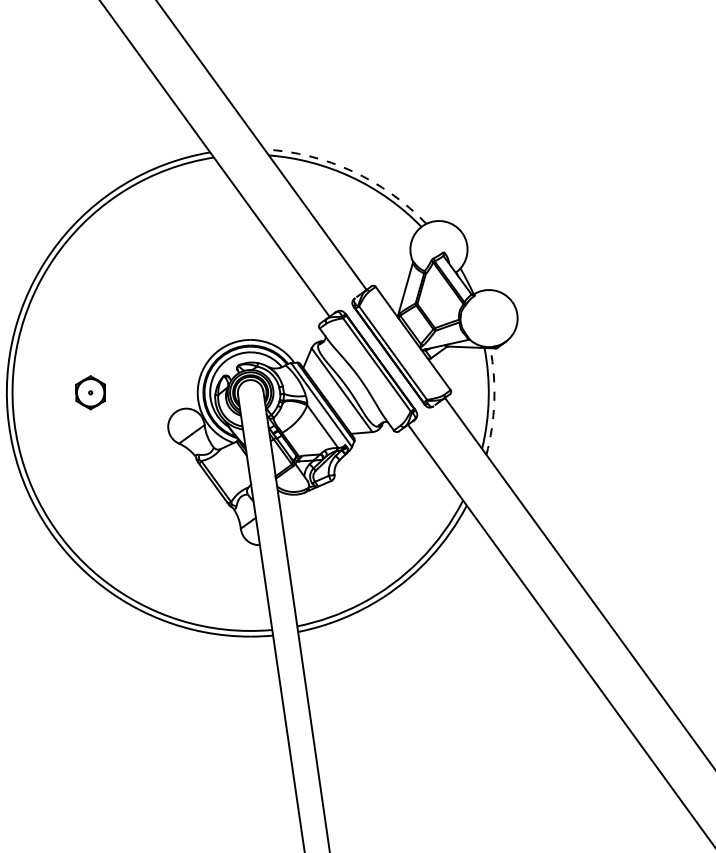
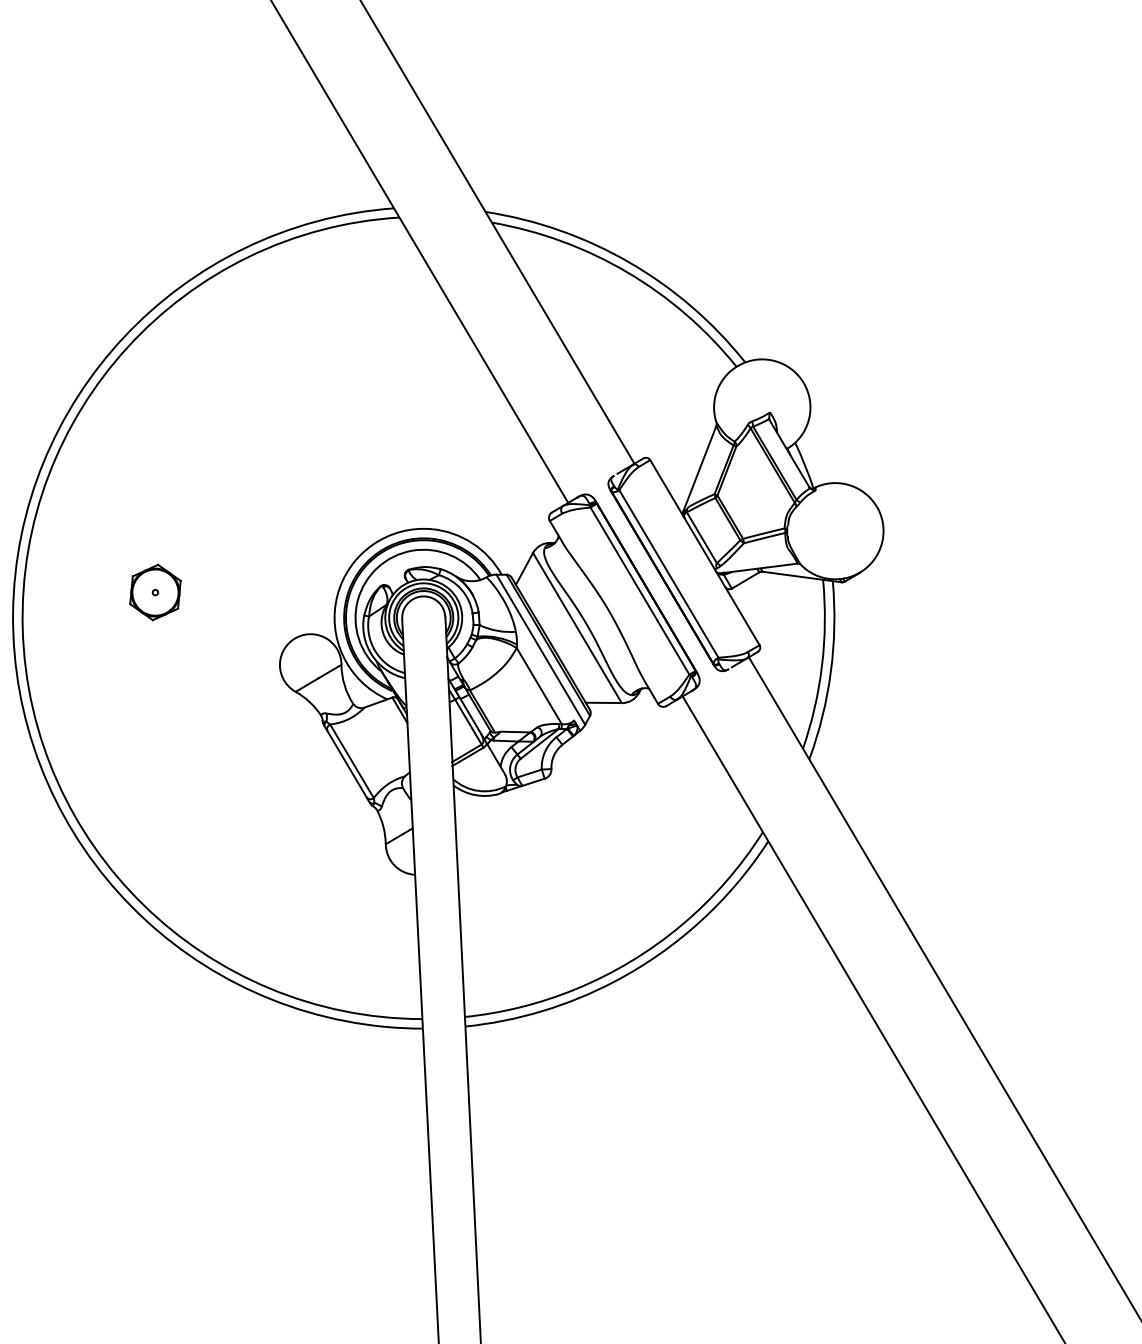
arc: (352, 171) -> (629, 262), dashed -> solid
arc: (494, 401) -> (831, 671), dashed -> solid

